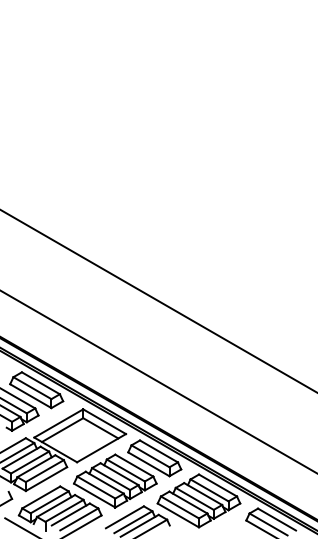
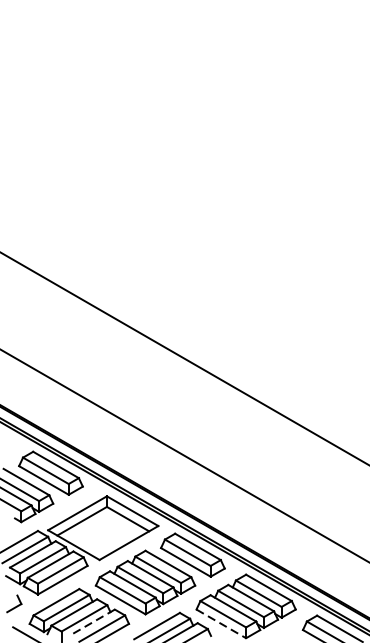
line: (70, 514) -> (91, 622), solid -> dashed
line: (178, 515) -> (221, 623), solid -> dashed

